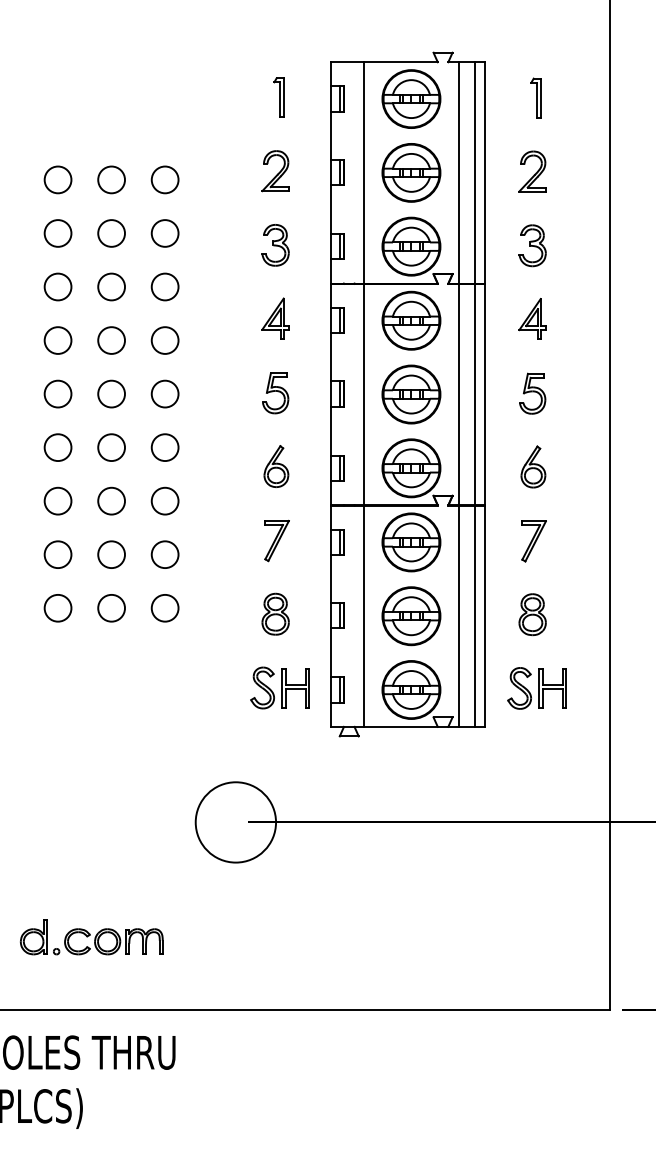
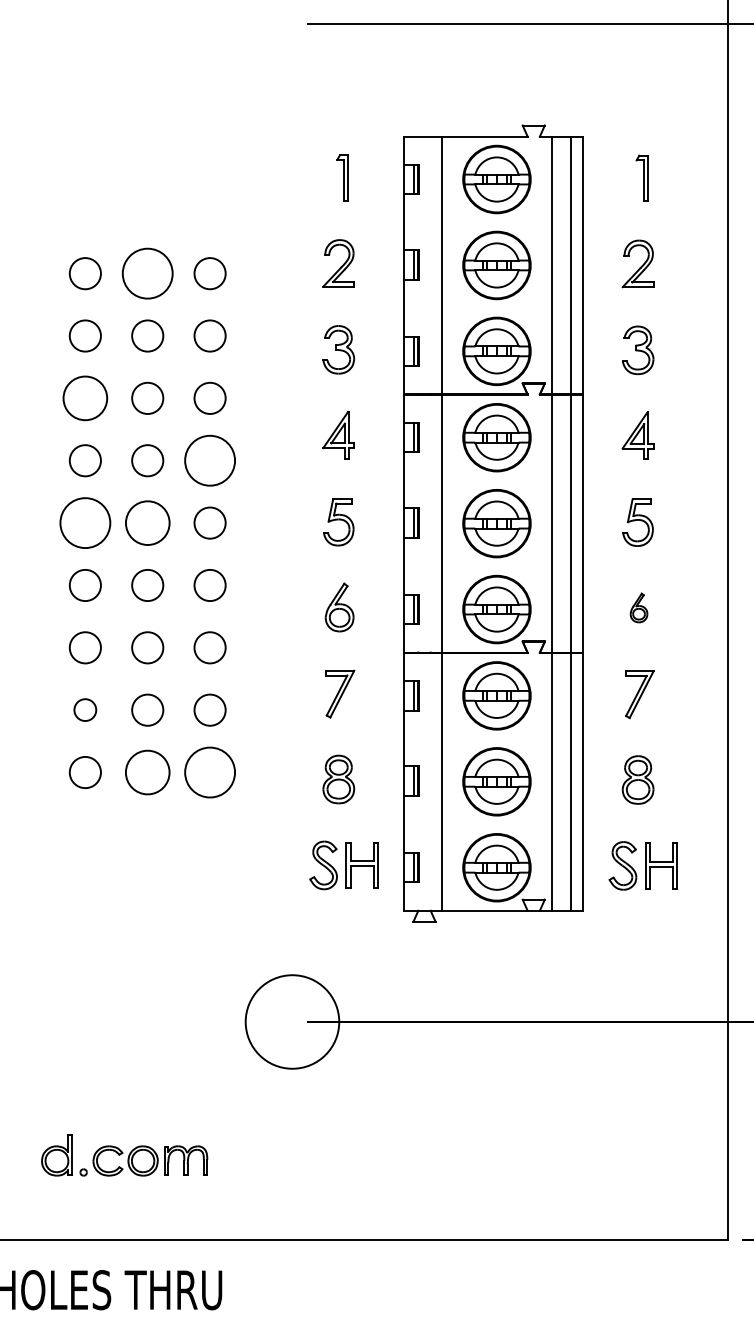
circle: (111, 179) -> (147, 273), size x1.6
circle: (57, 286) -> (84, 397), size x1.4
circle: (164, 340) -> (209, 460), size x1.6
circle: (57, 393) -> (84, 522), size x1.6
circle: (111, 393) -> (147, 522), size x1.4
part: (533, 466) -> (639, 607), size x0.6
circle: (57, 554) -> (84, 709), size x0.7
circle: (111, 607) -> (147, 771), size x1.4
circle: (164, 607) -> (209, 771), size x1.6

